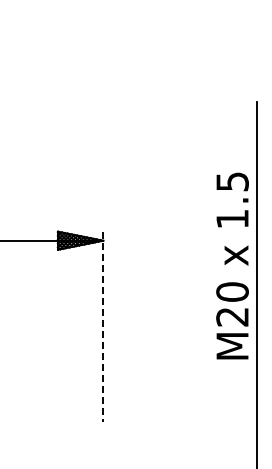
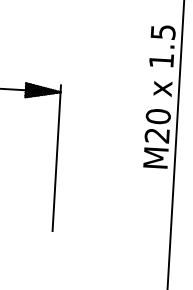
text: (232, 265) -> (159, 96), moved
line: (103, 327) -> (56, 158), dashed -> solid

